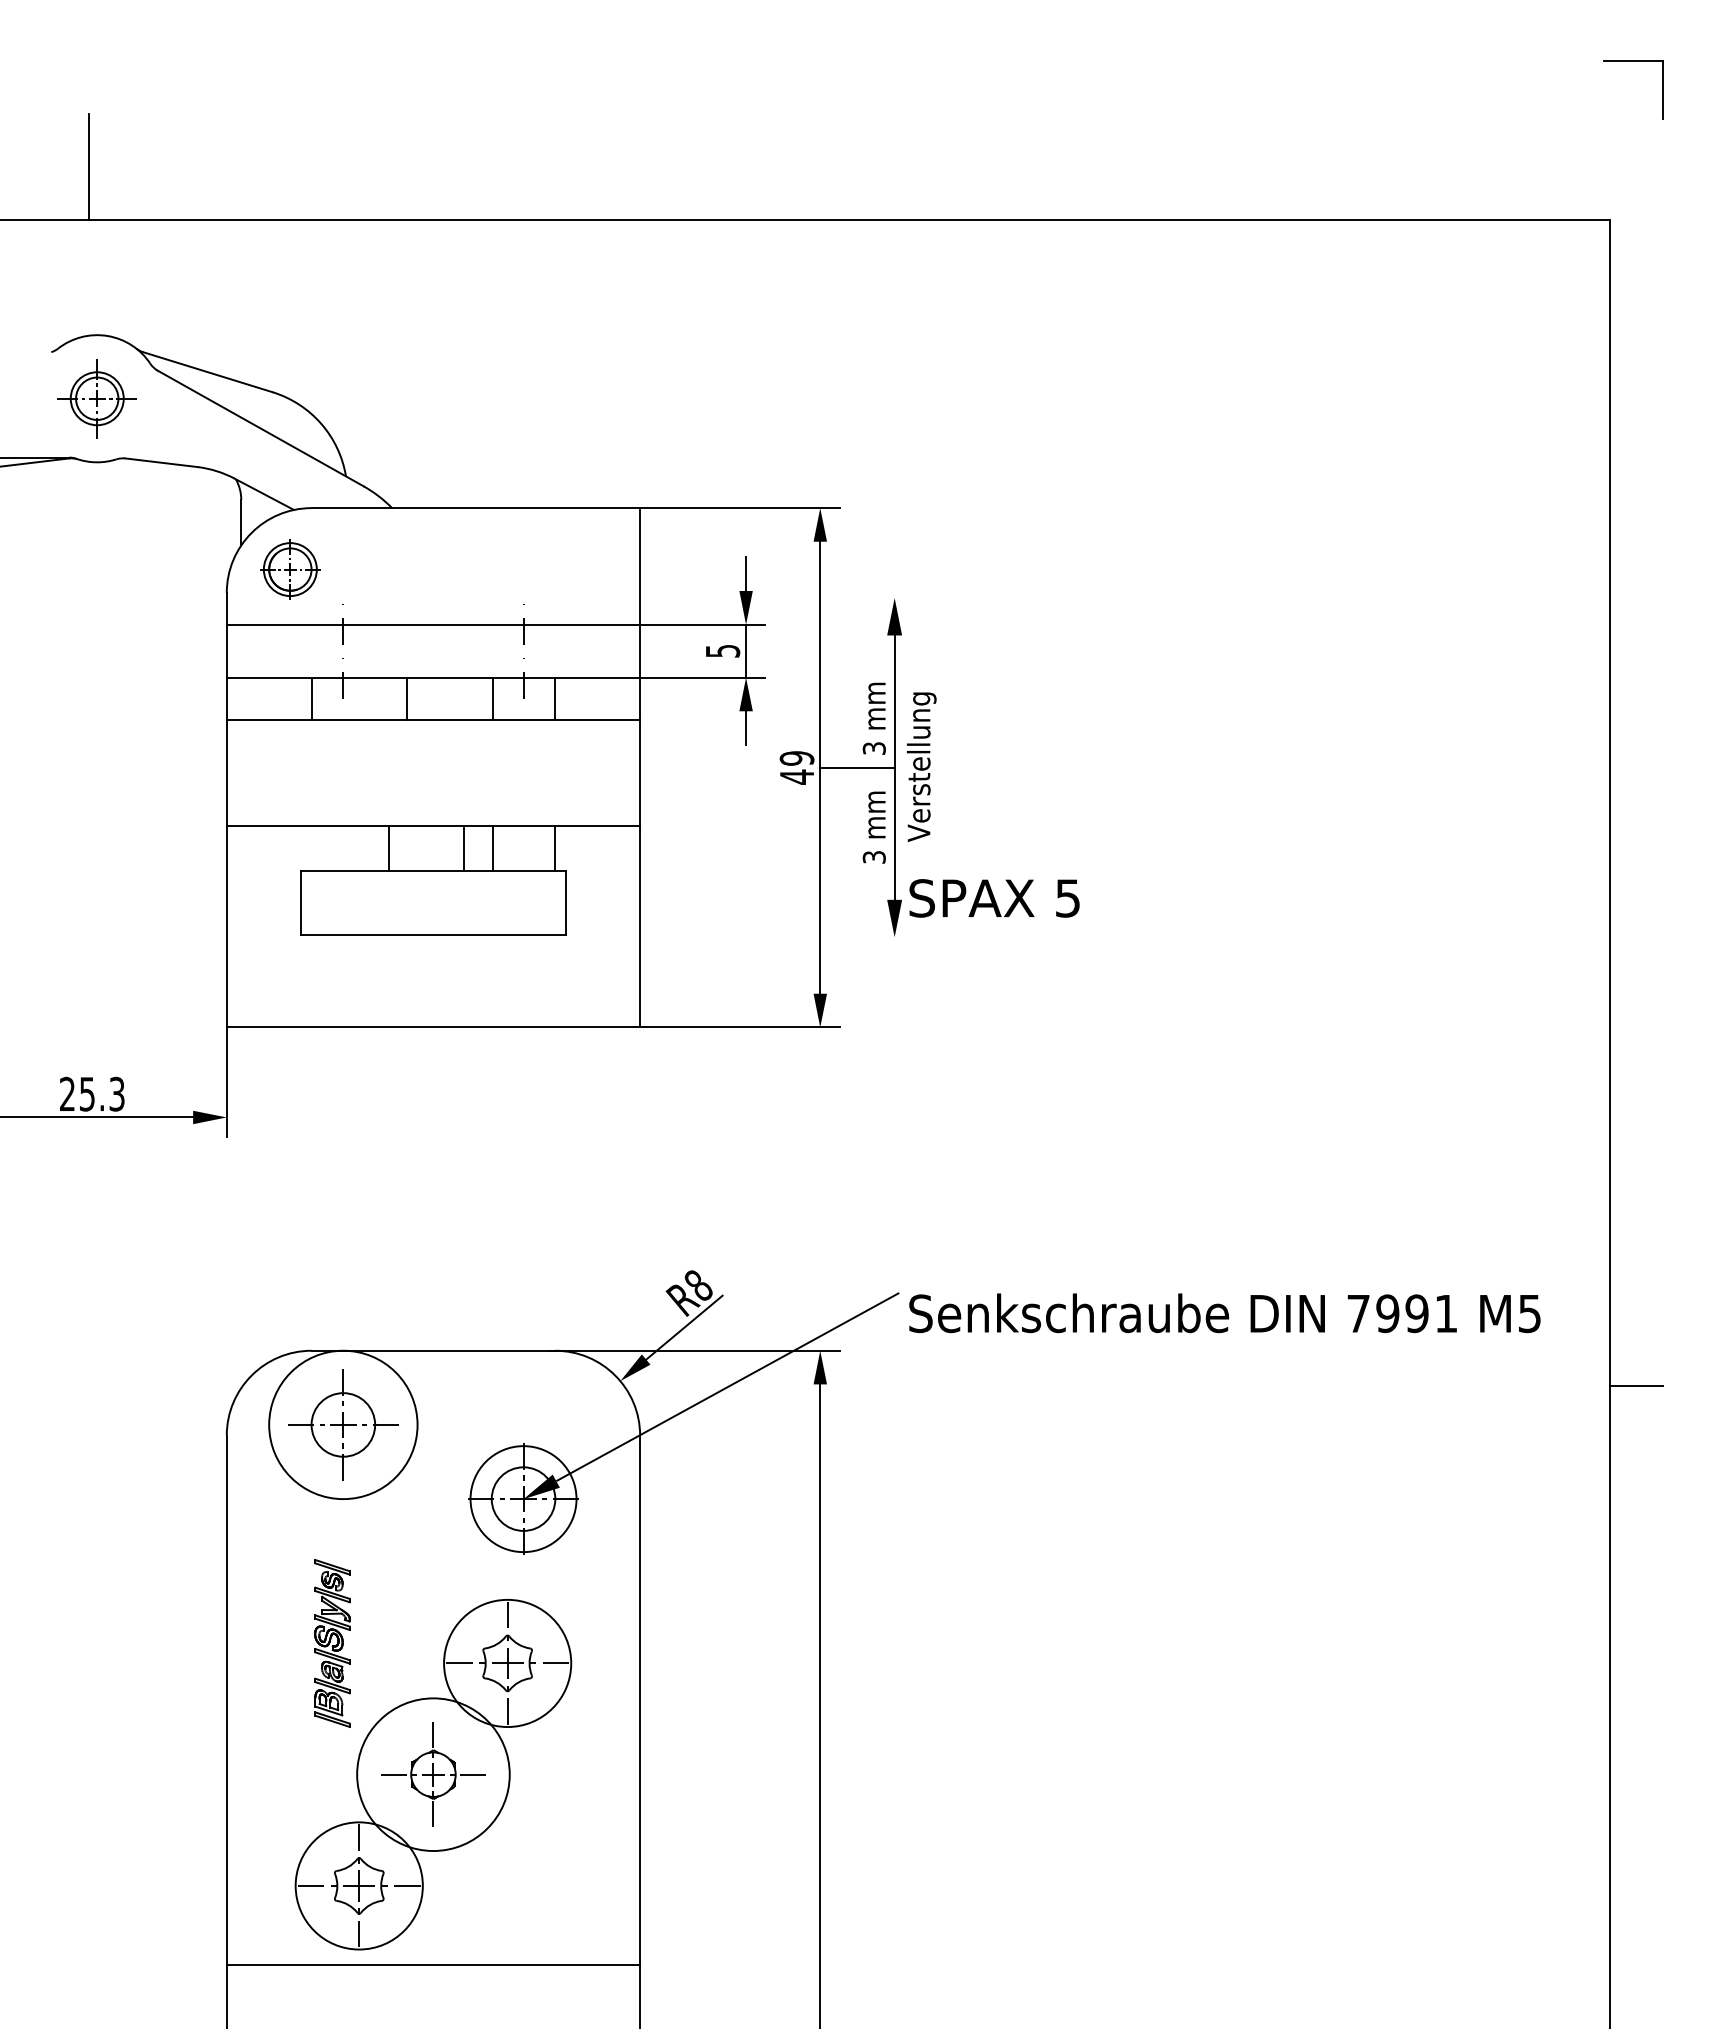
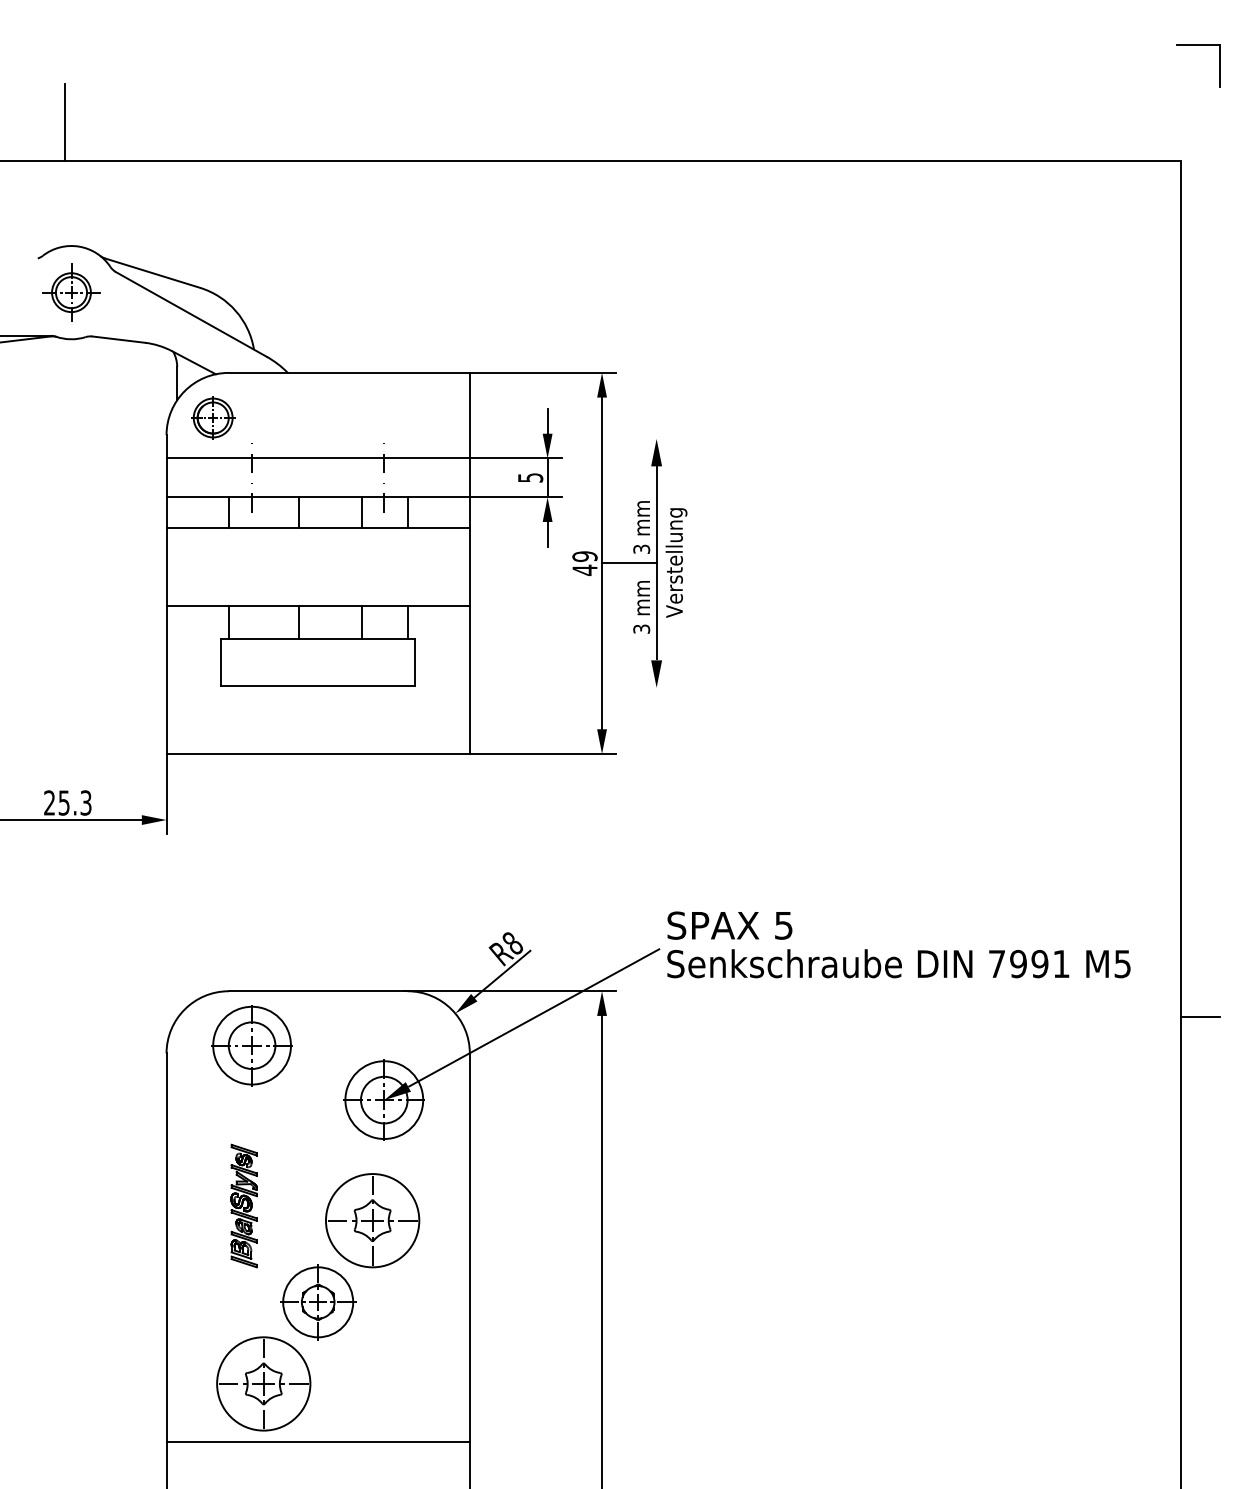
line: (388, 848) -> (228, 622), moved
line: (463, 848) -> (298, 622), moved
text: (994, 898) -> (729, 925), moved
circle: (343, 1424) -> (252, 1045), size x0.71
circle: (433, 1774) -> (318, 1302), size x0.62

